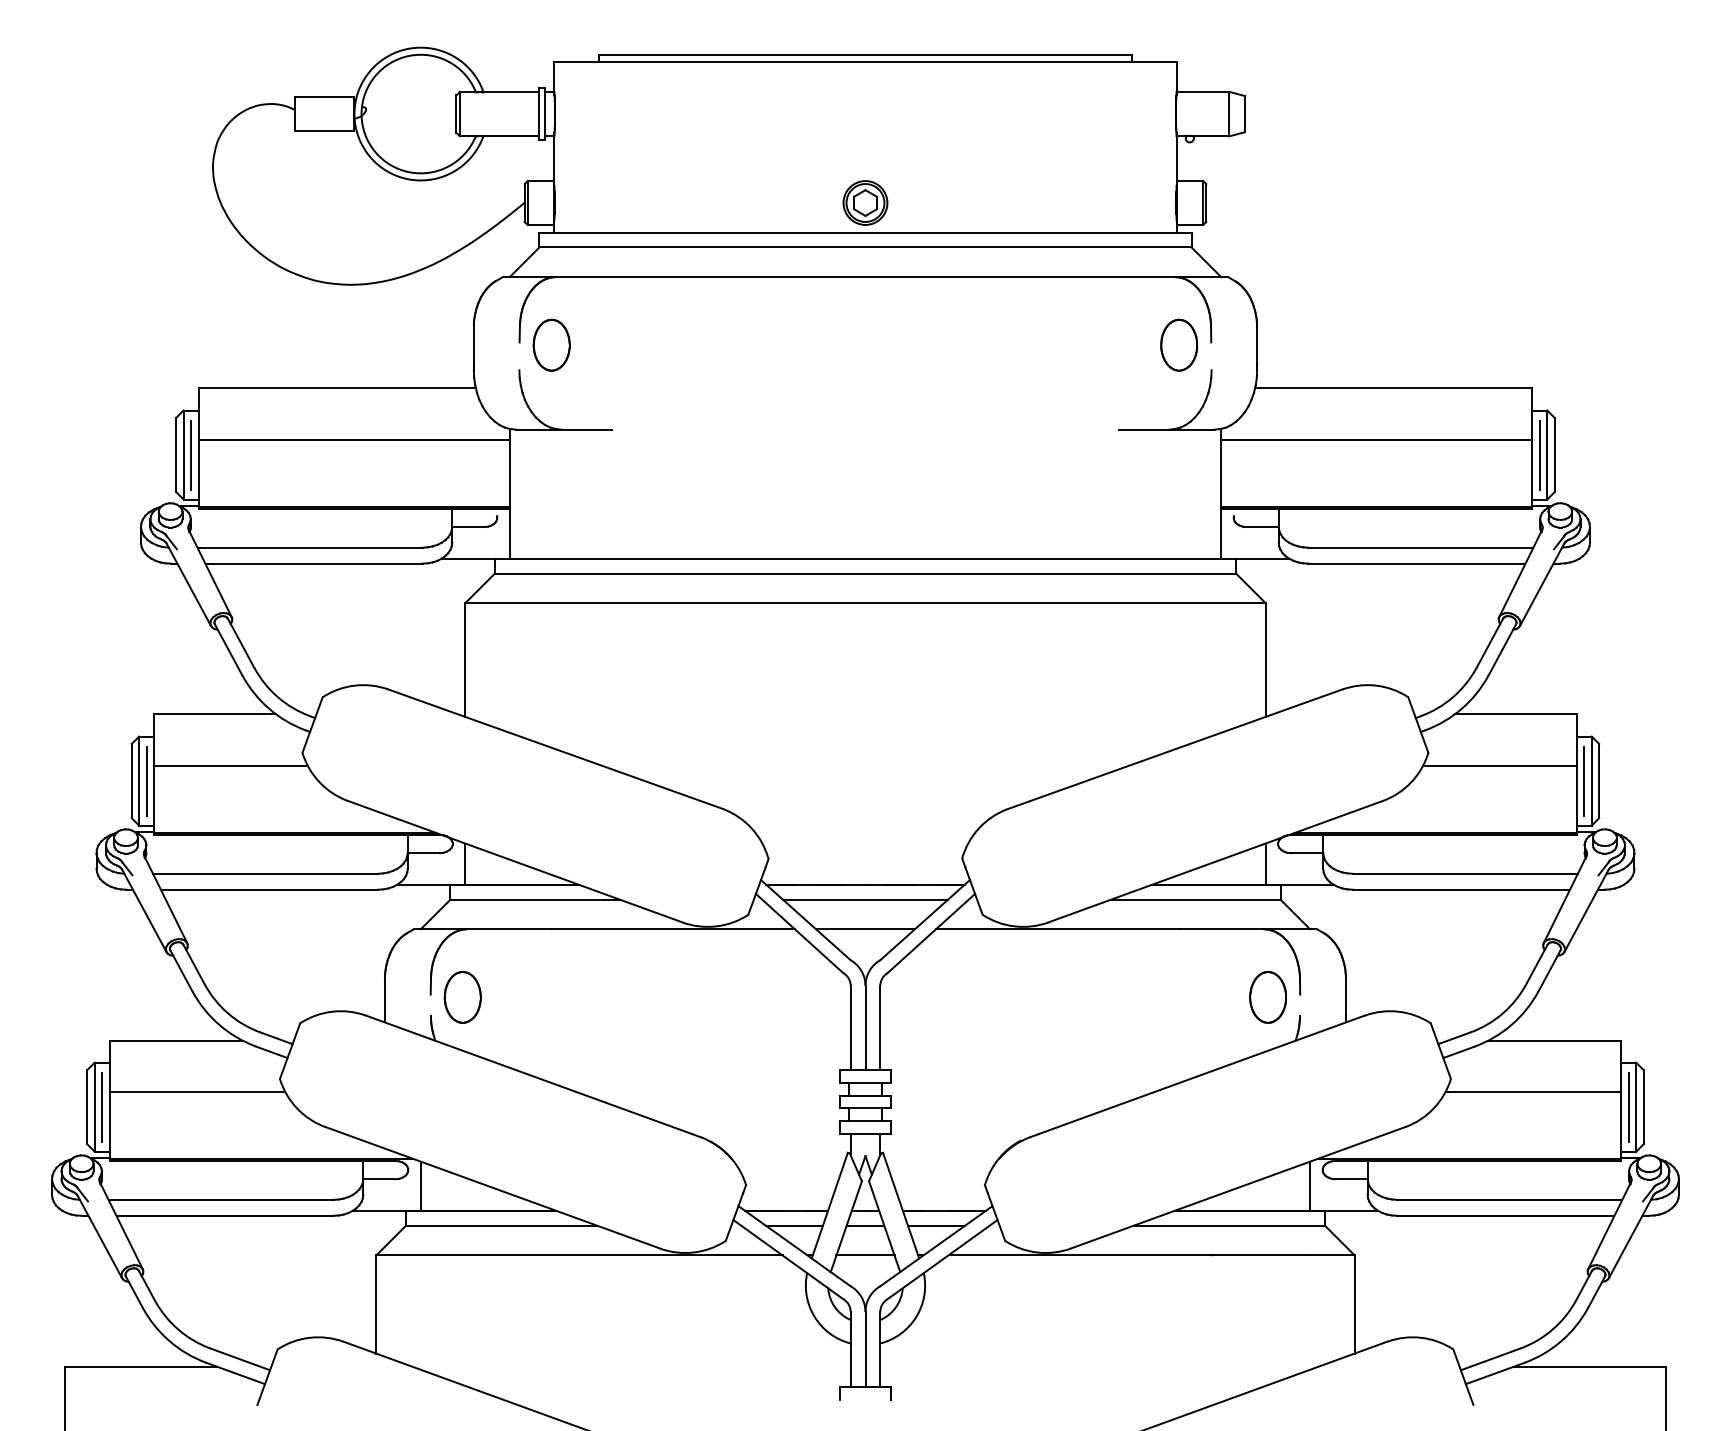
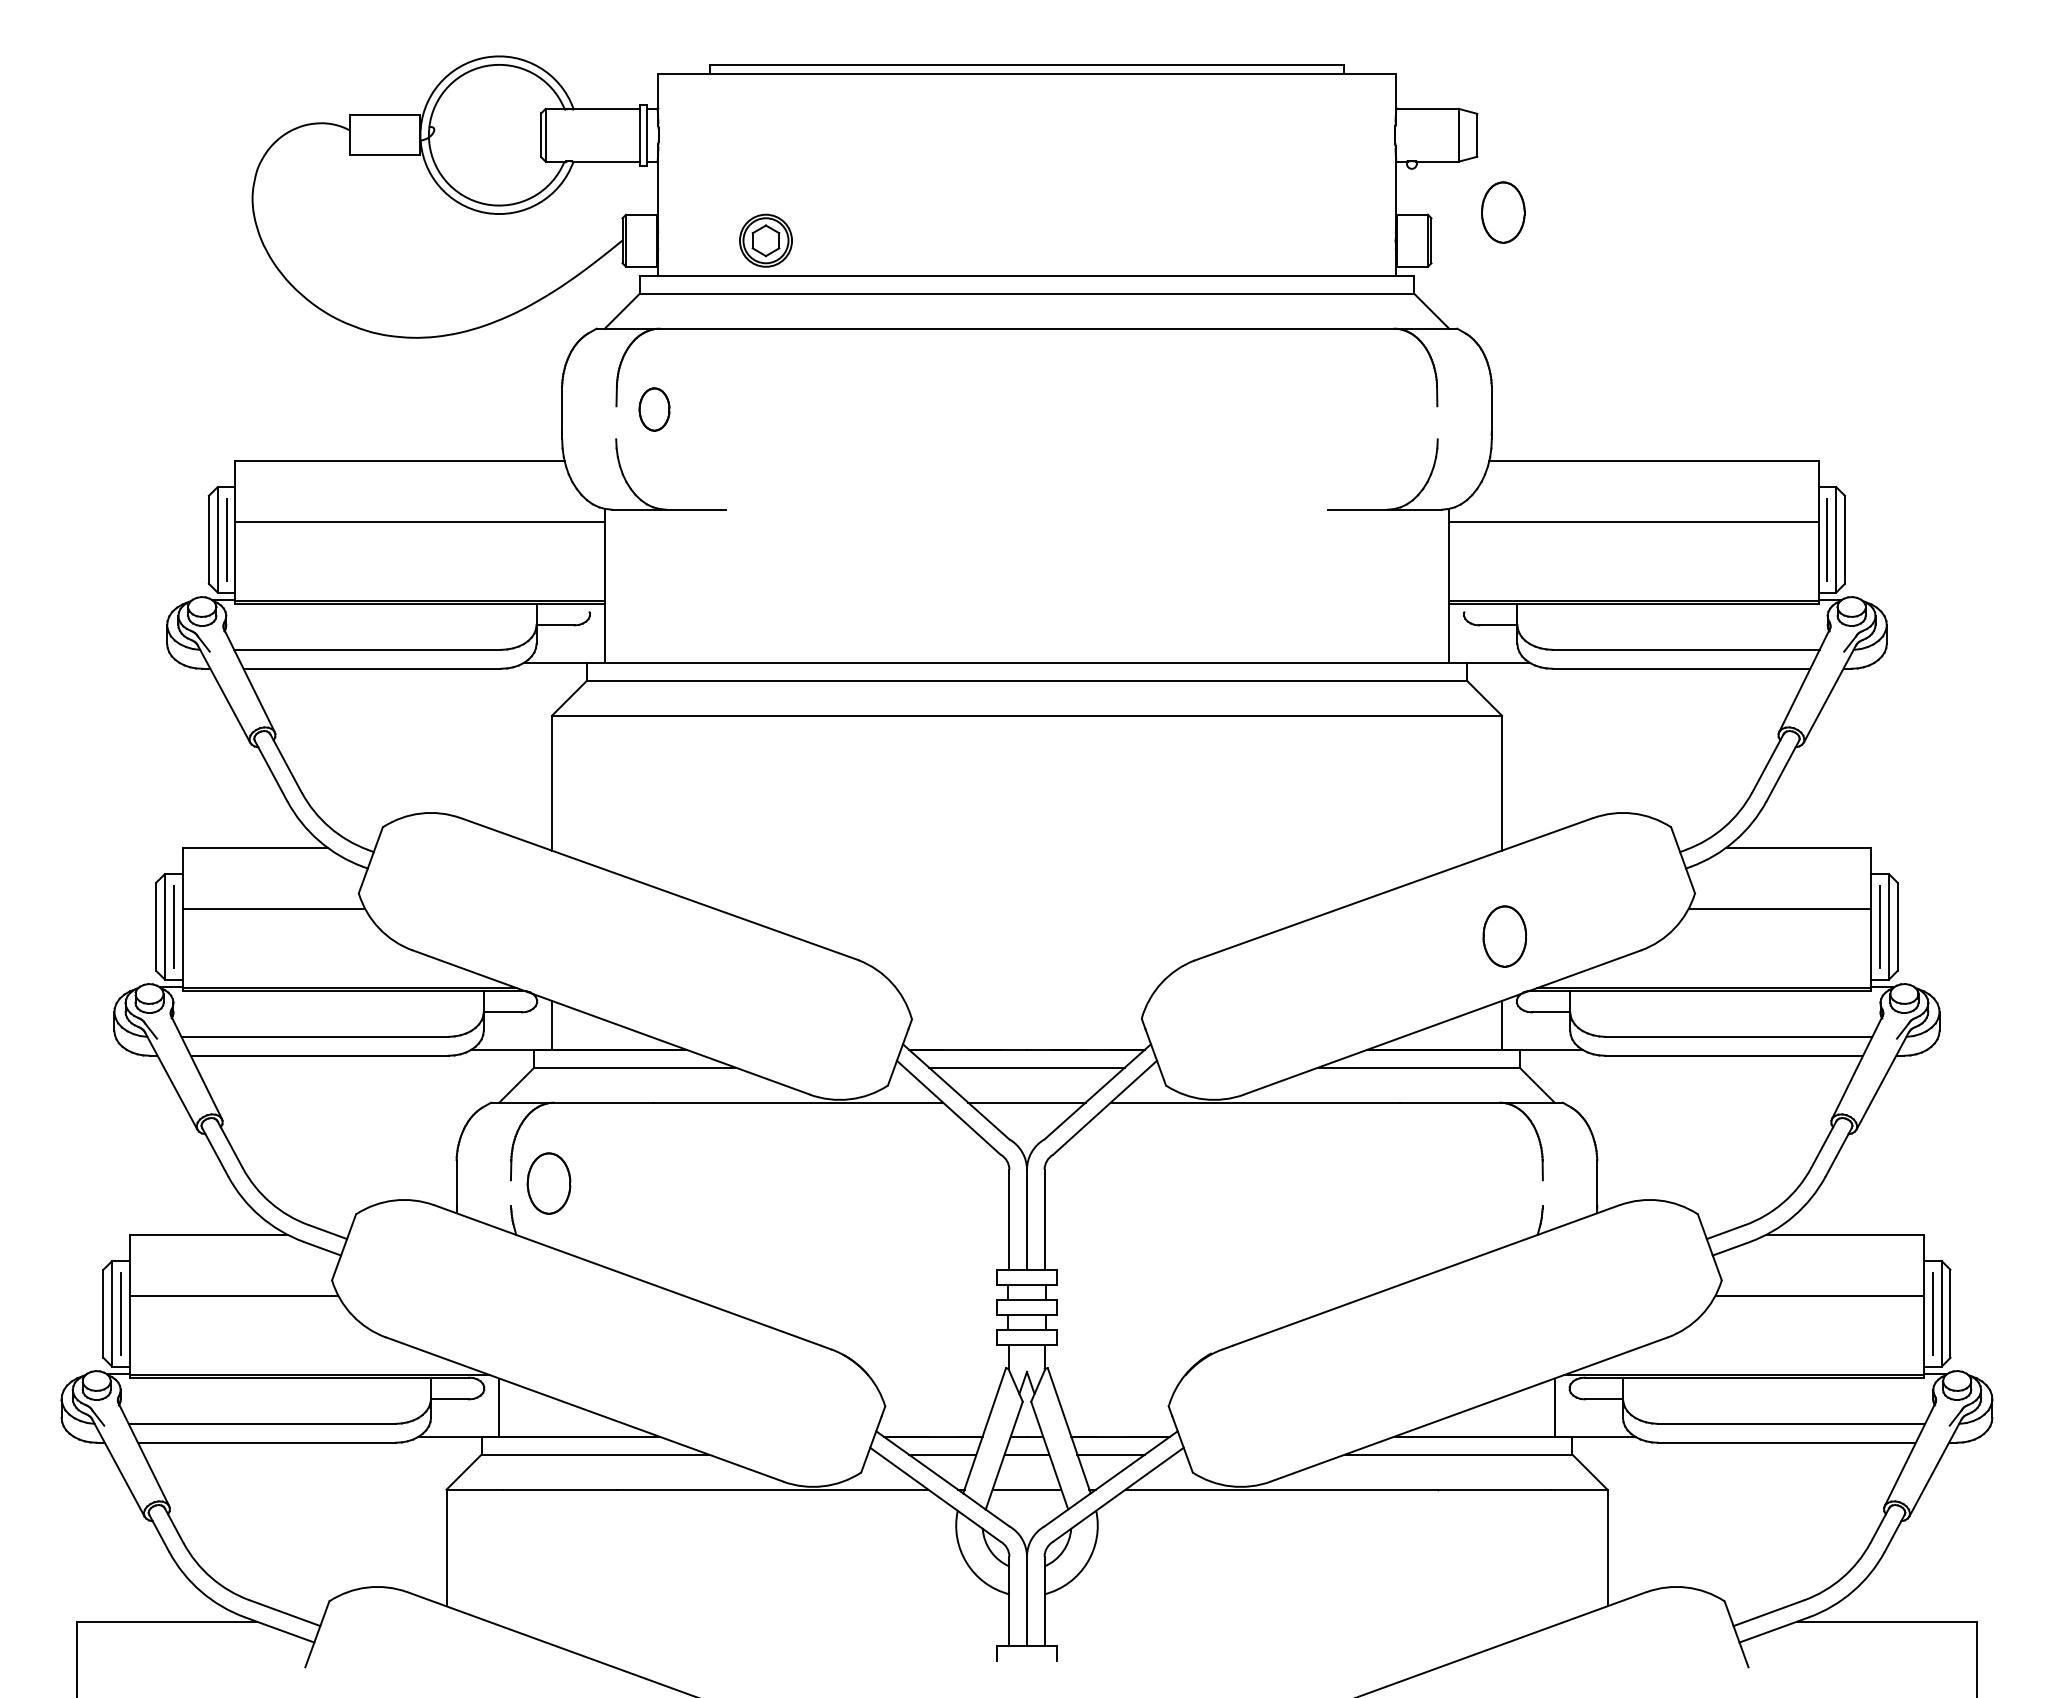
part: (865, 202) -> (765, 240), moved
part: (551, 345) -> (654, 409), size x0.7
part: (1179, 345) -> (1503, 212), moved
part: (1267, 997) -> (1504, 936), moved

